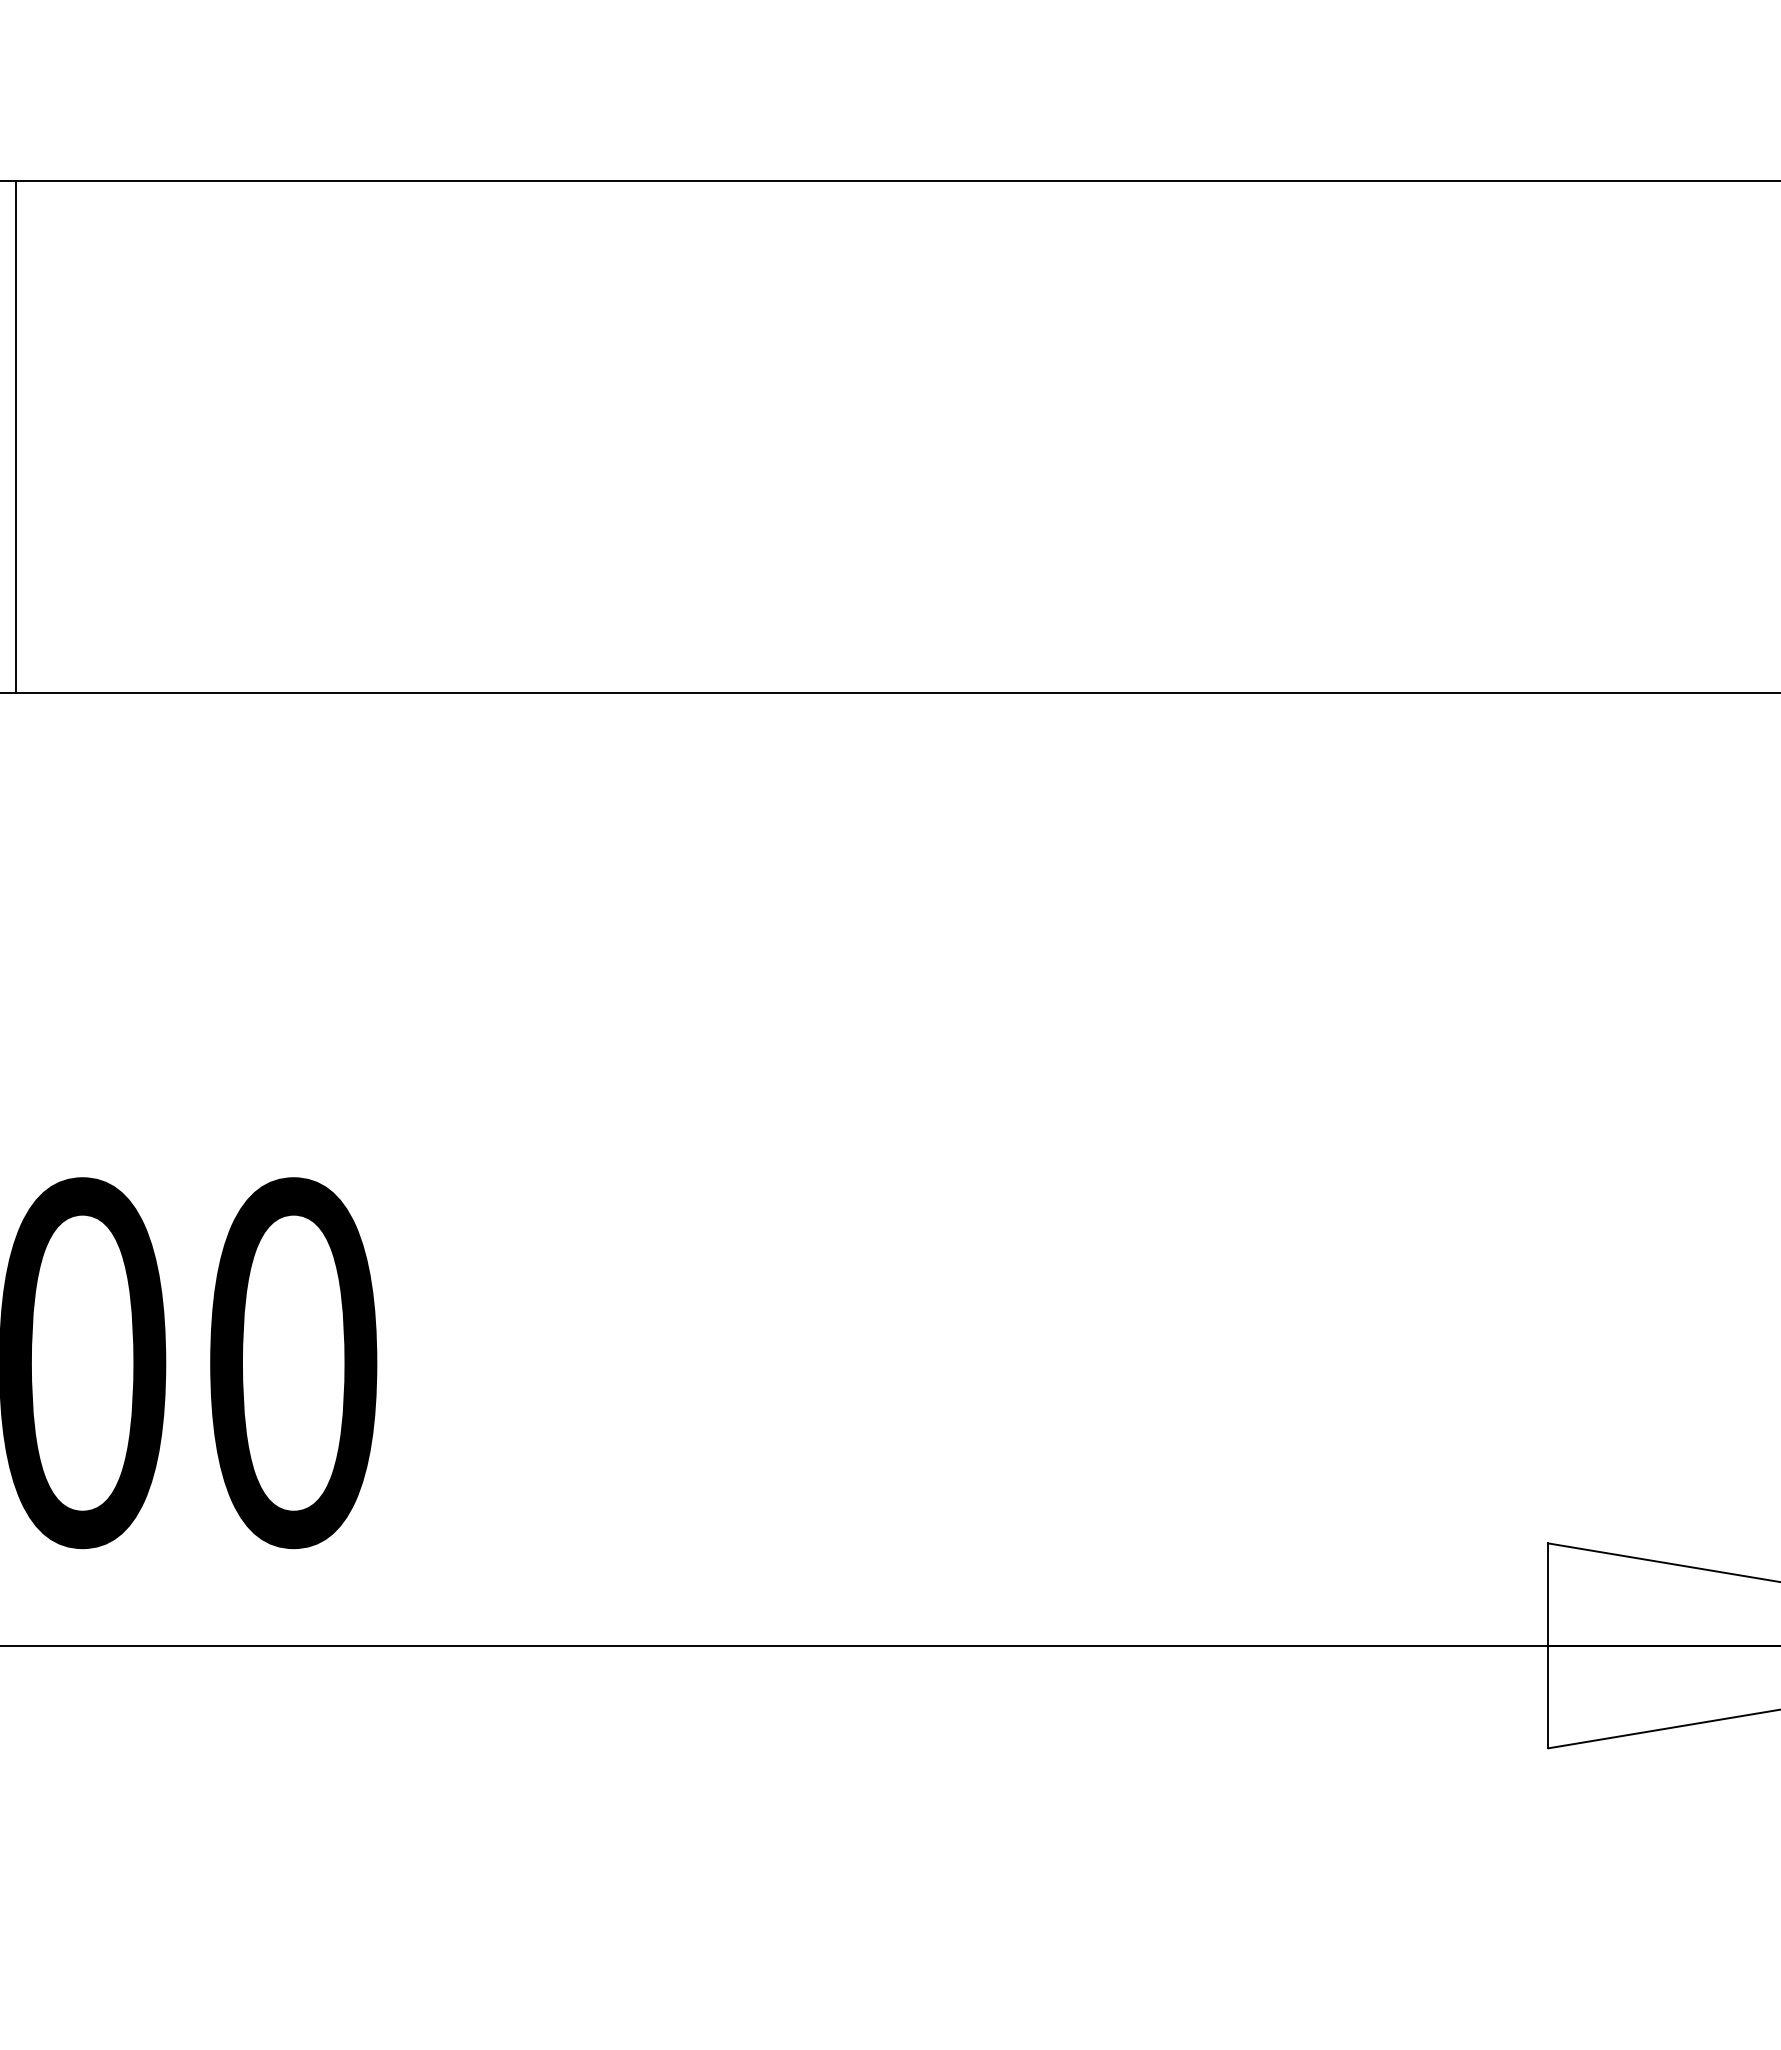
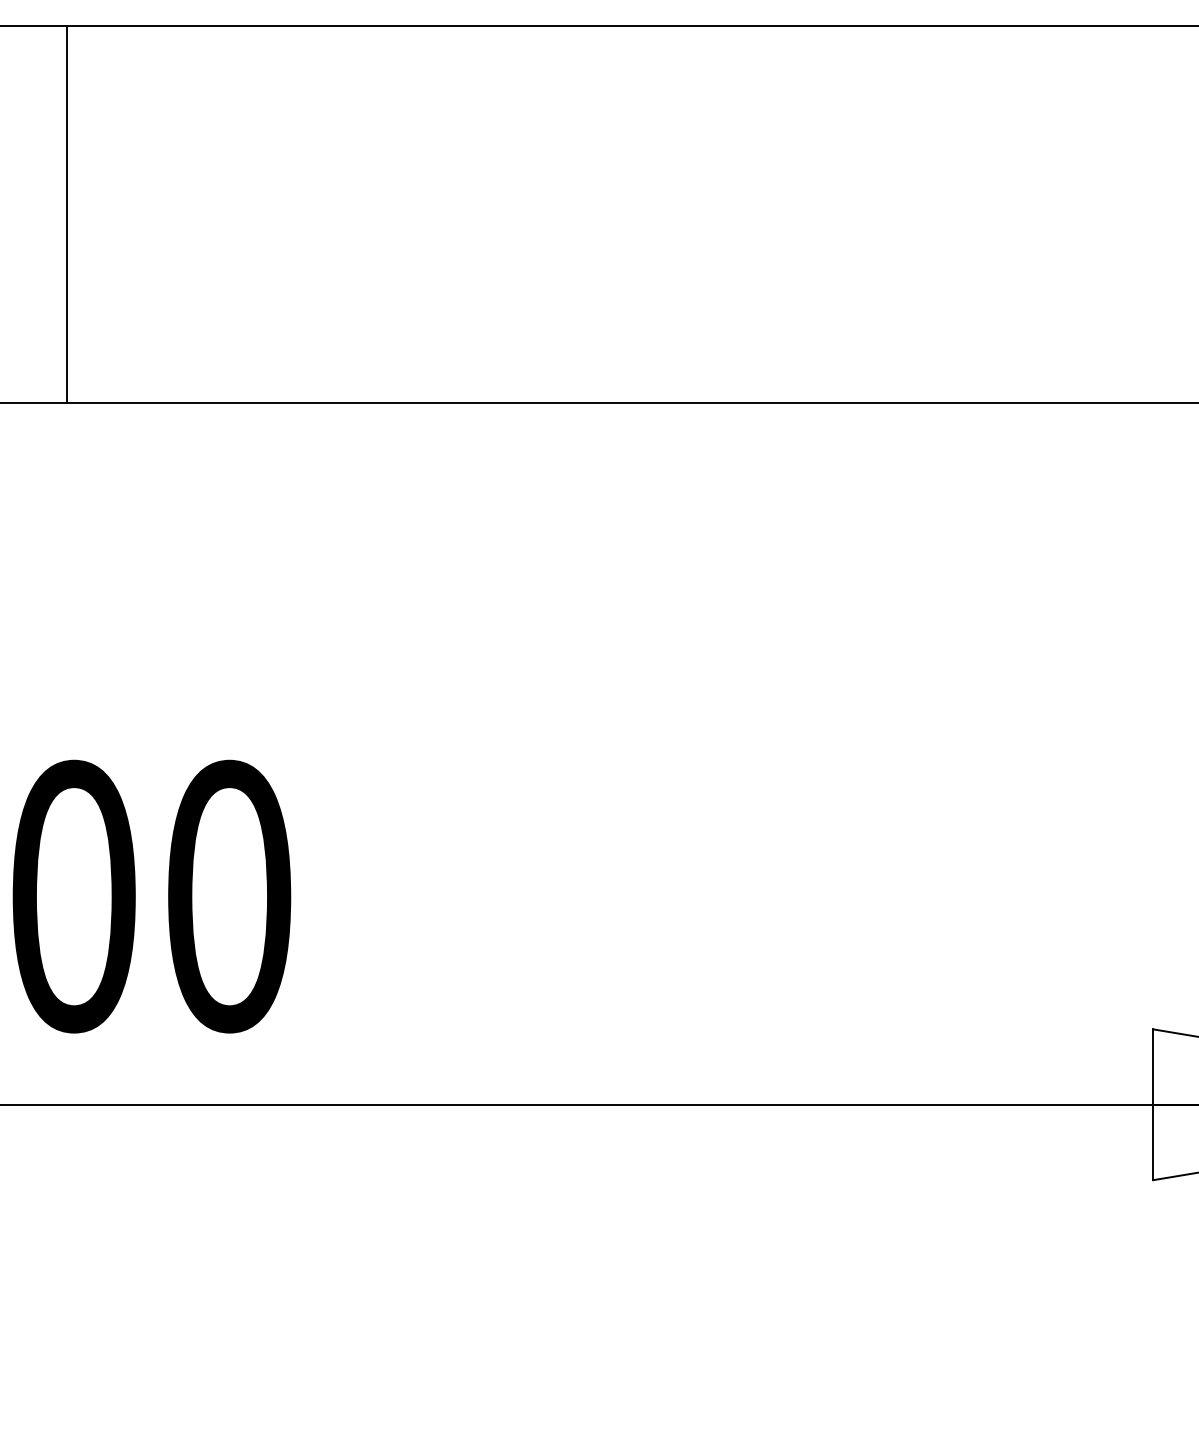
line: (16, 436) -> (67, 214), moved

